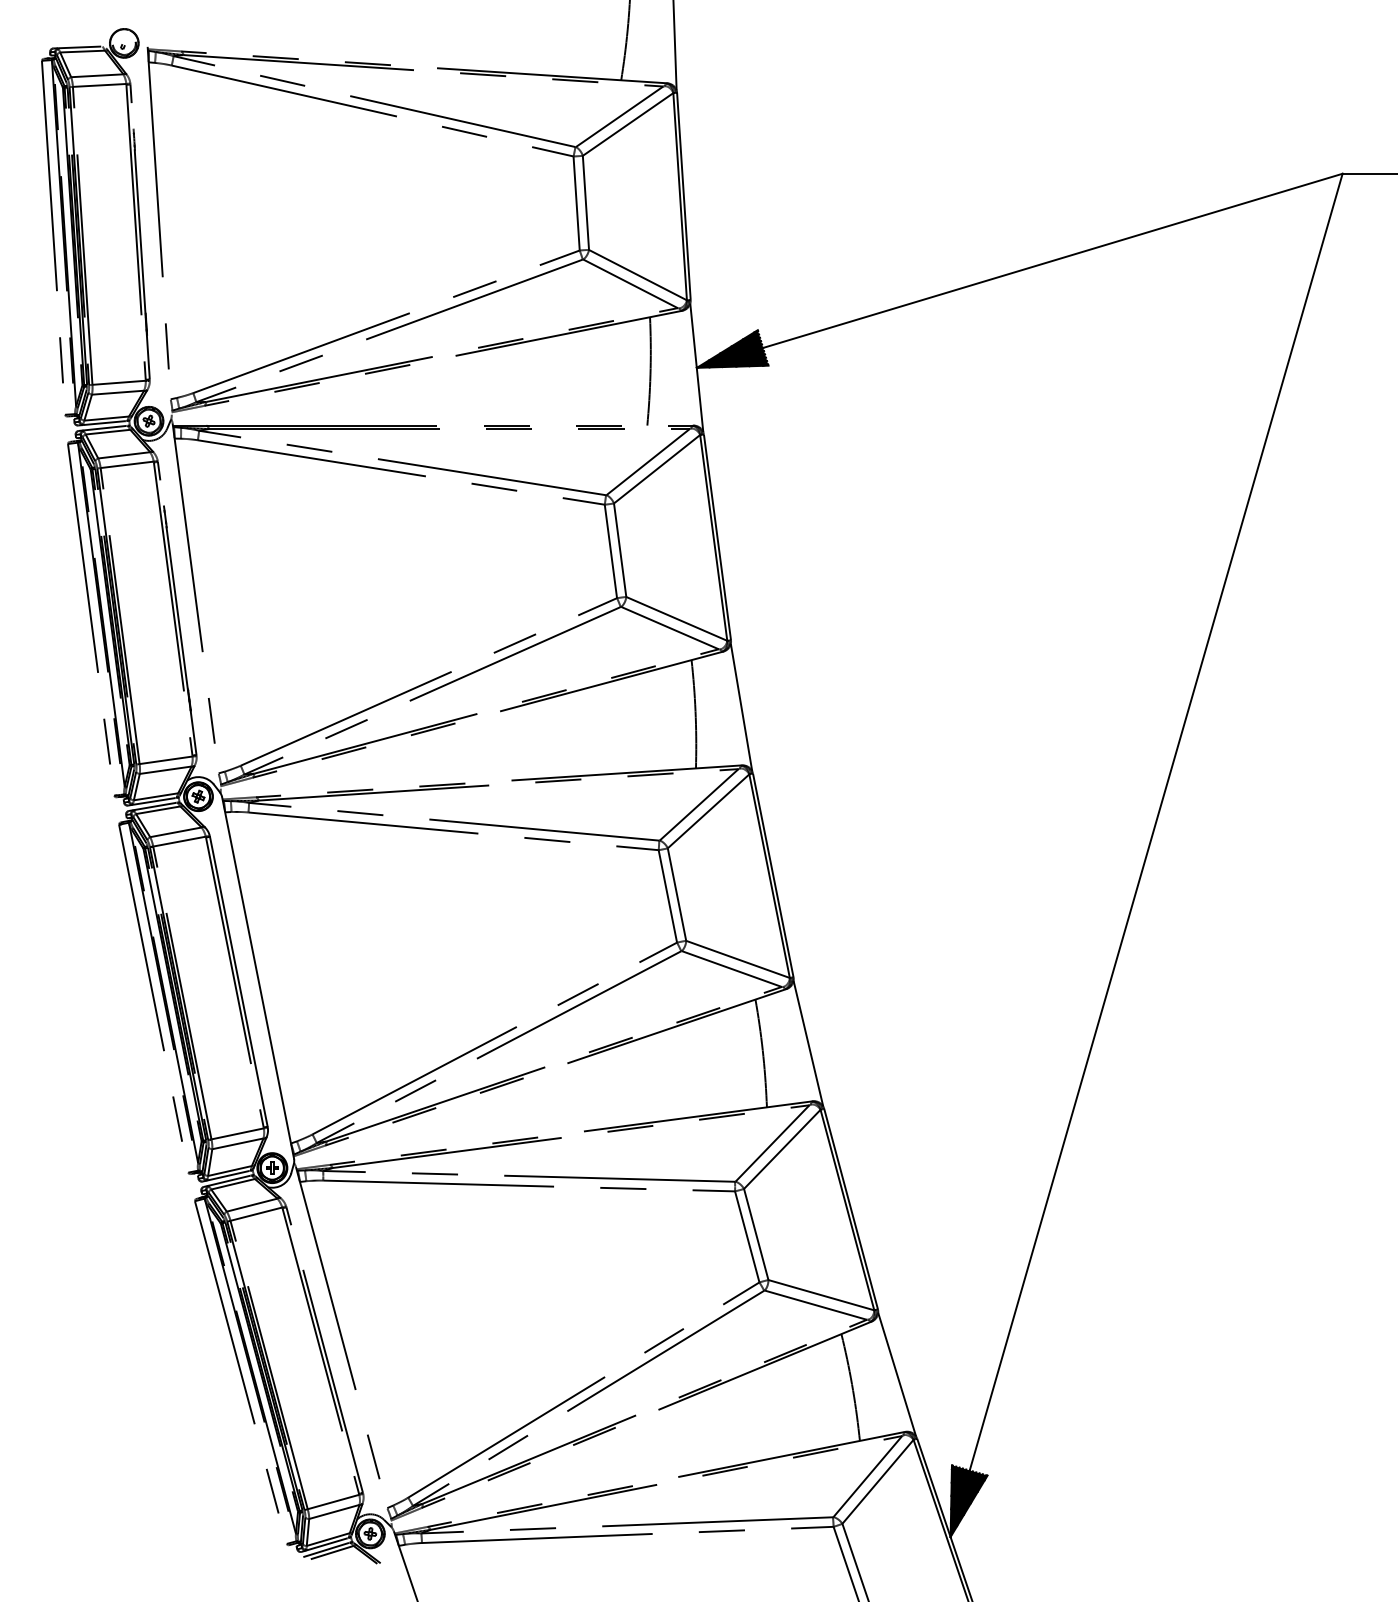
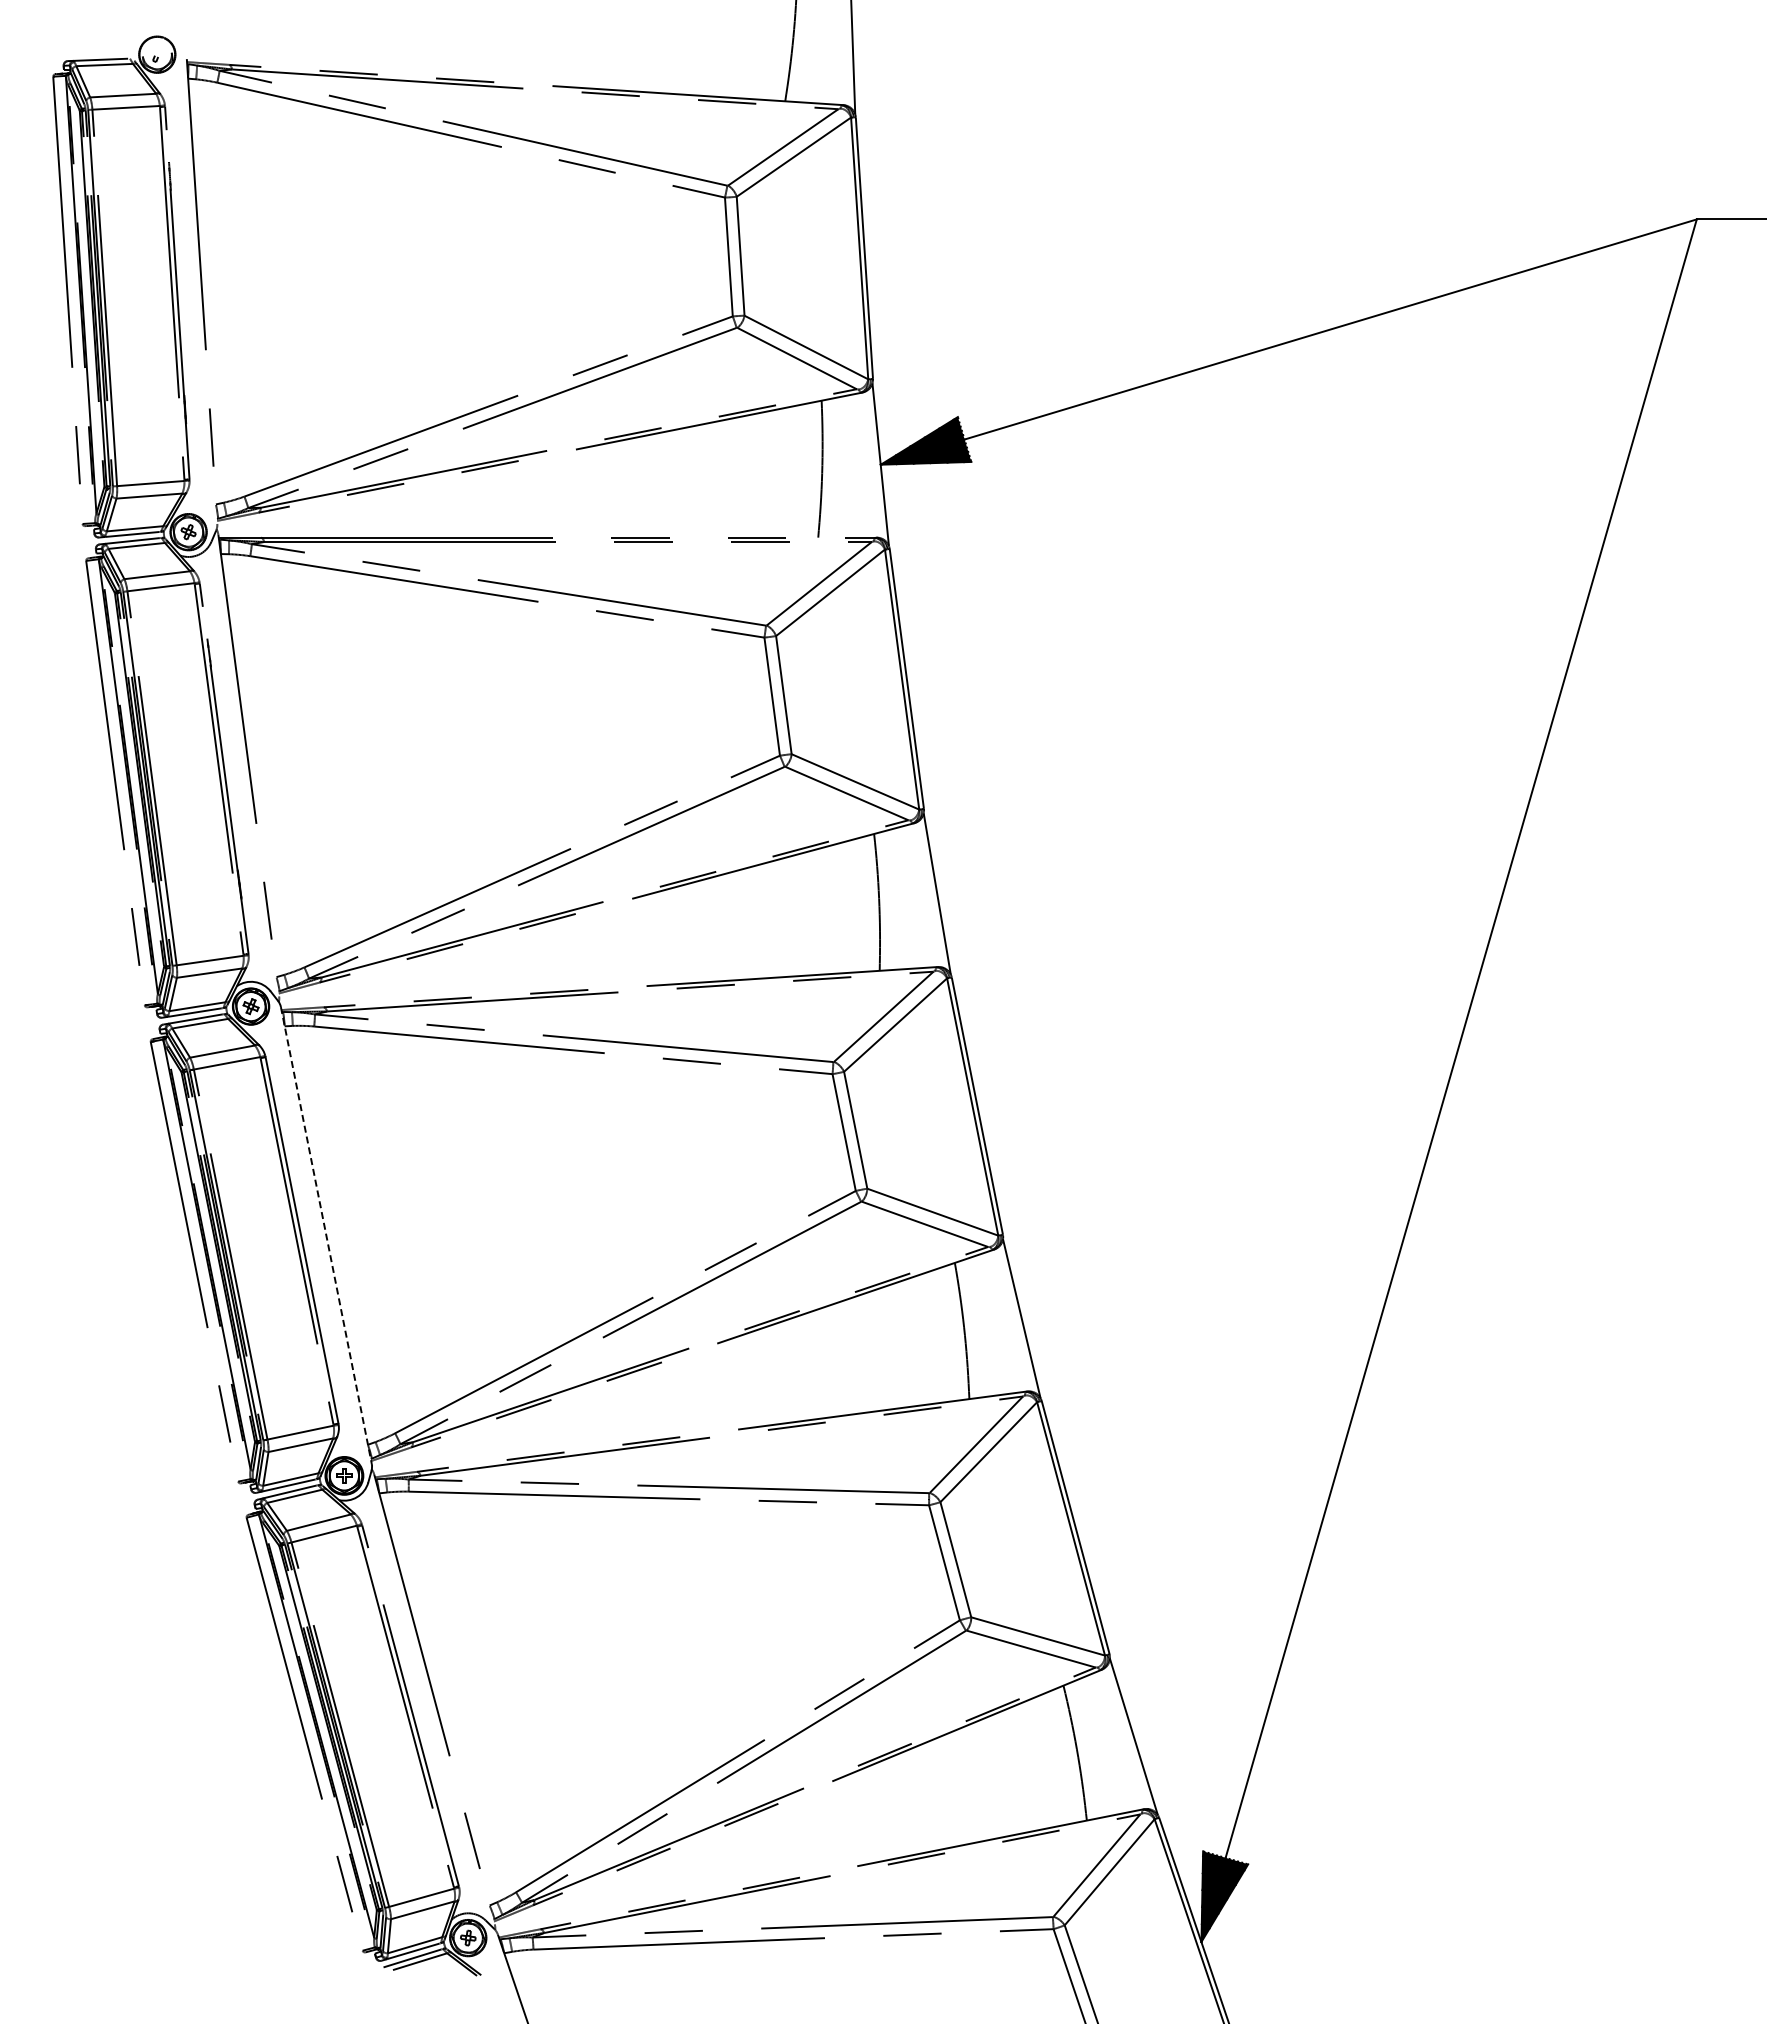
line: (258, 977) -> (326, 1235), solid -> dashed

